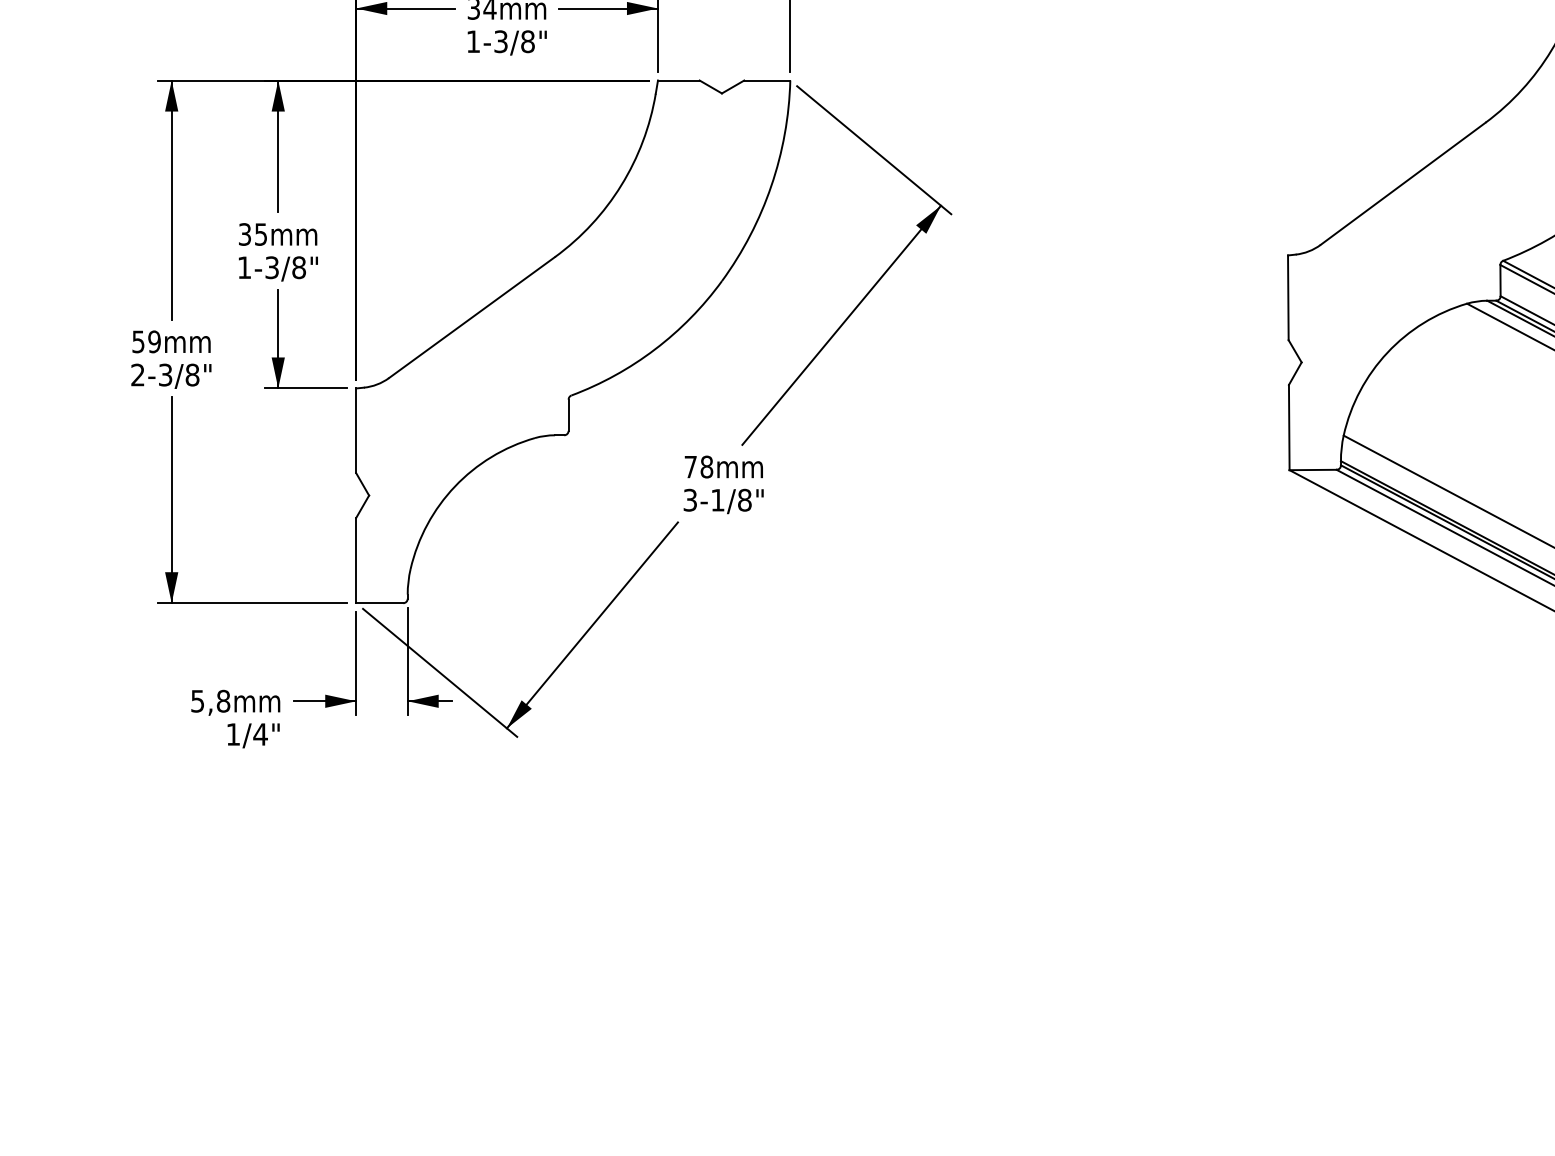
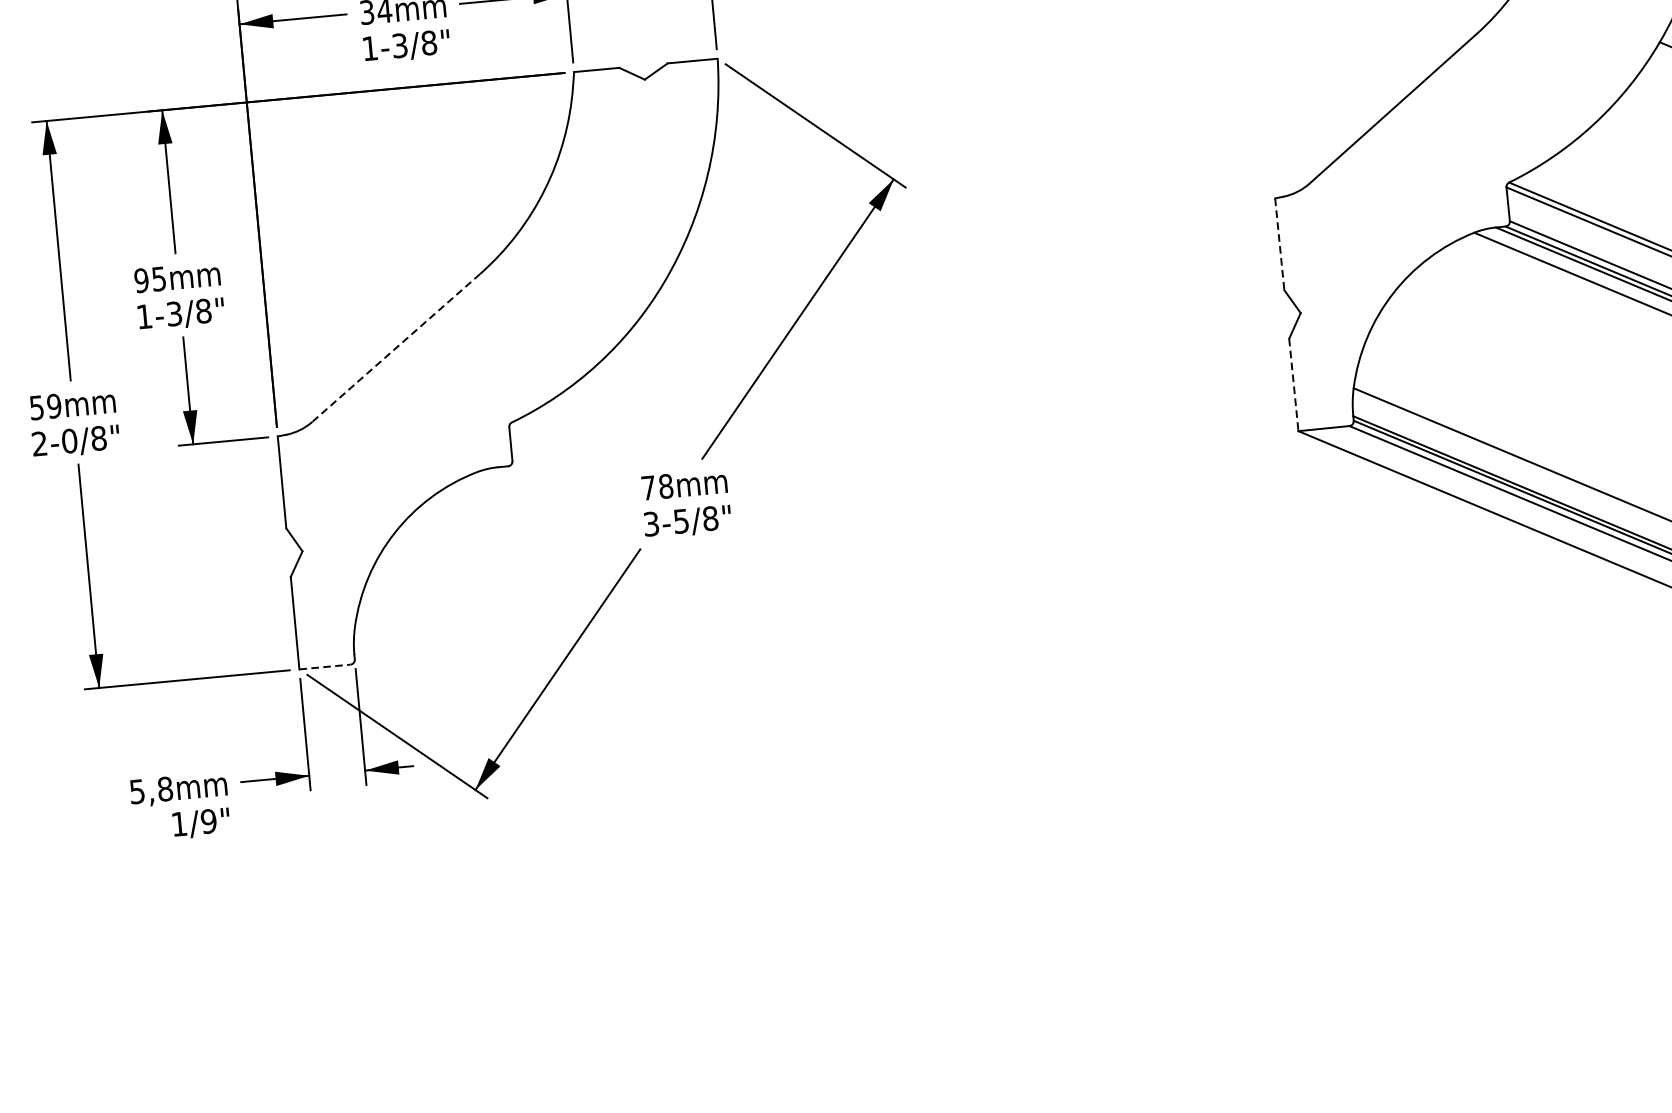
text: (244, 234) -> (141, 280), 35 -> 95
line: (1288, 298) -> (1280, 245), solid -> dashed
line: (472, 317) -> (396, 347), solid -> dashed
text: (165, 374) -> (69, 440), 2-3/8" -> 2-0/8"
line: (1289, 427) -> (1294, 384), solid -> dashed
text: (717, 500) -> (680, 521), 3-1/8" -> 3-5/8"
line: (379, 603) -> (324, 667), solid -> dashed
text: (260, 734) -> (208, 821), 1/4" -> 1/9"

